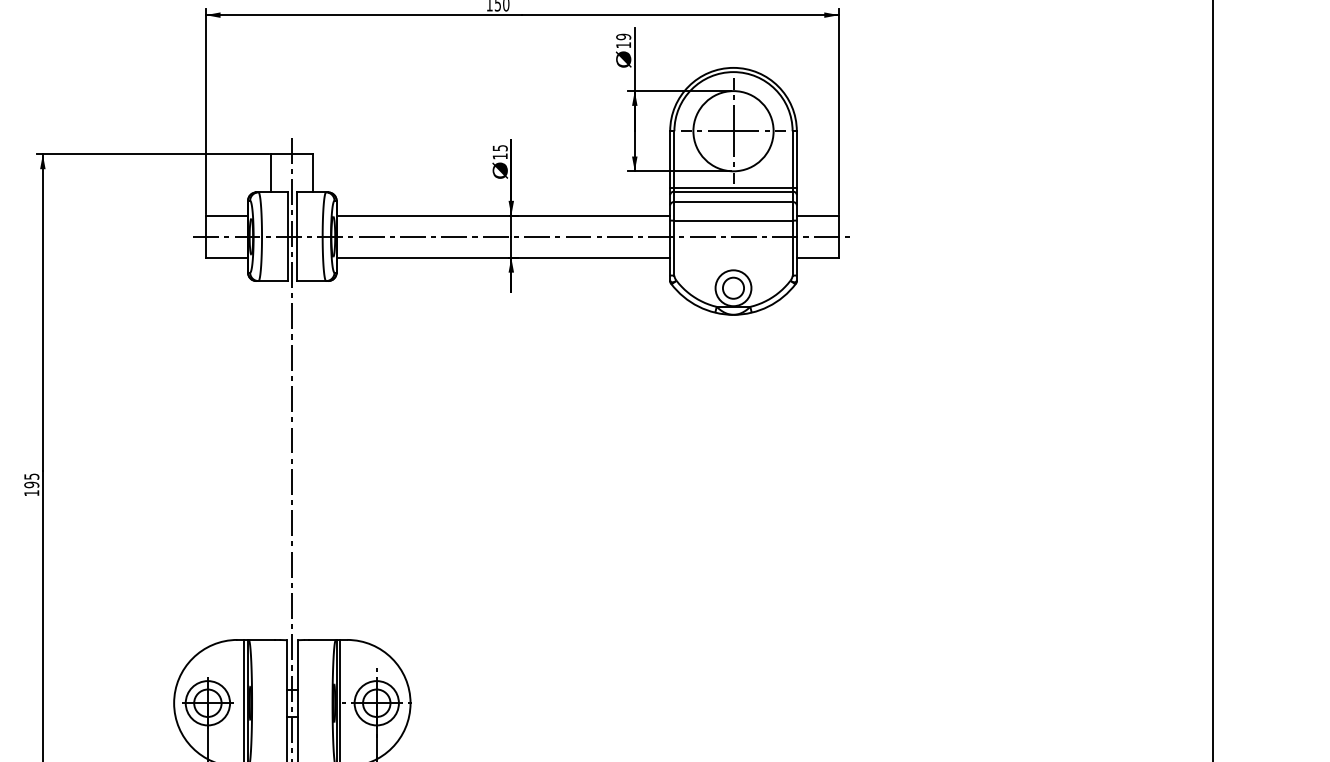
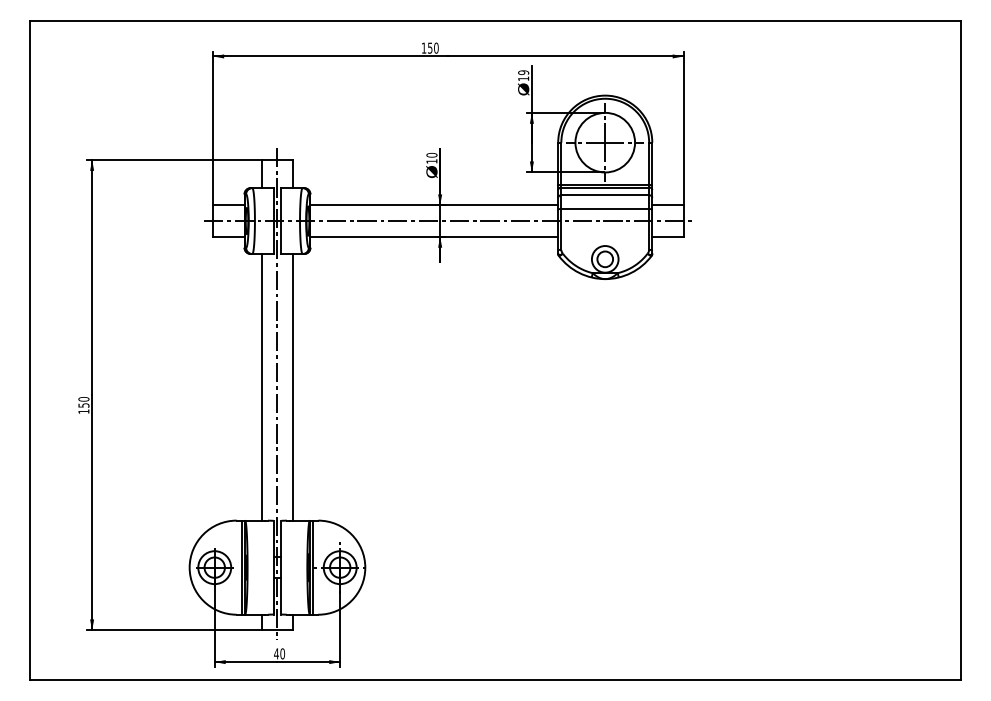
text: (499, 147) -> (431, 154), 15 -> 10
line: (270, 460) -> (261, 387), added
line: (313, 460) -> (293, 387), added
text: (31, 480) -> (83, 402), 195 -> 150

